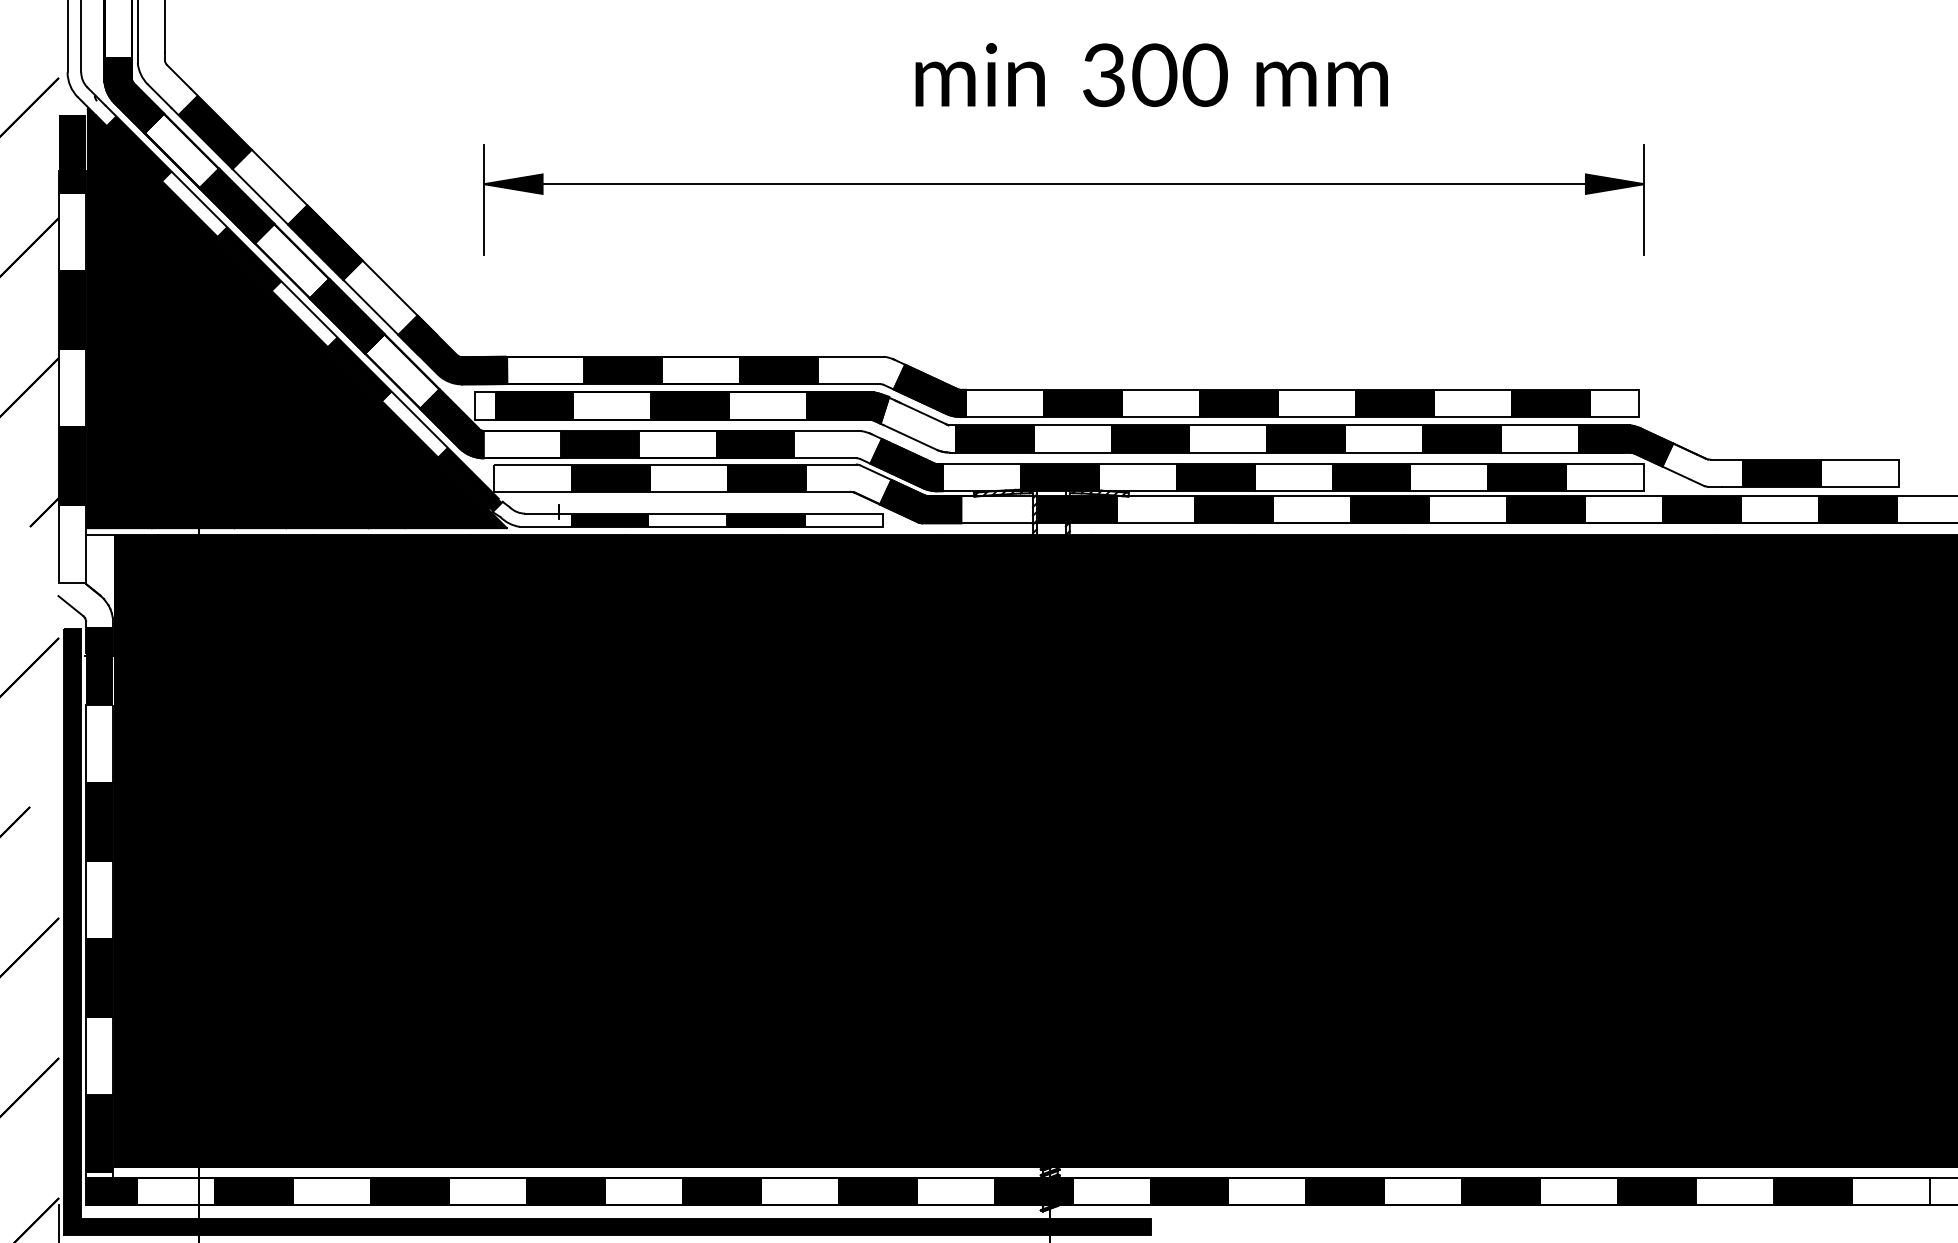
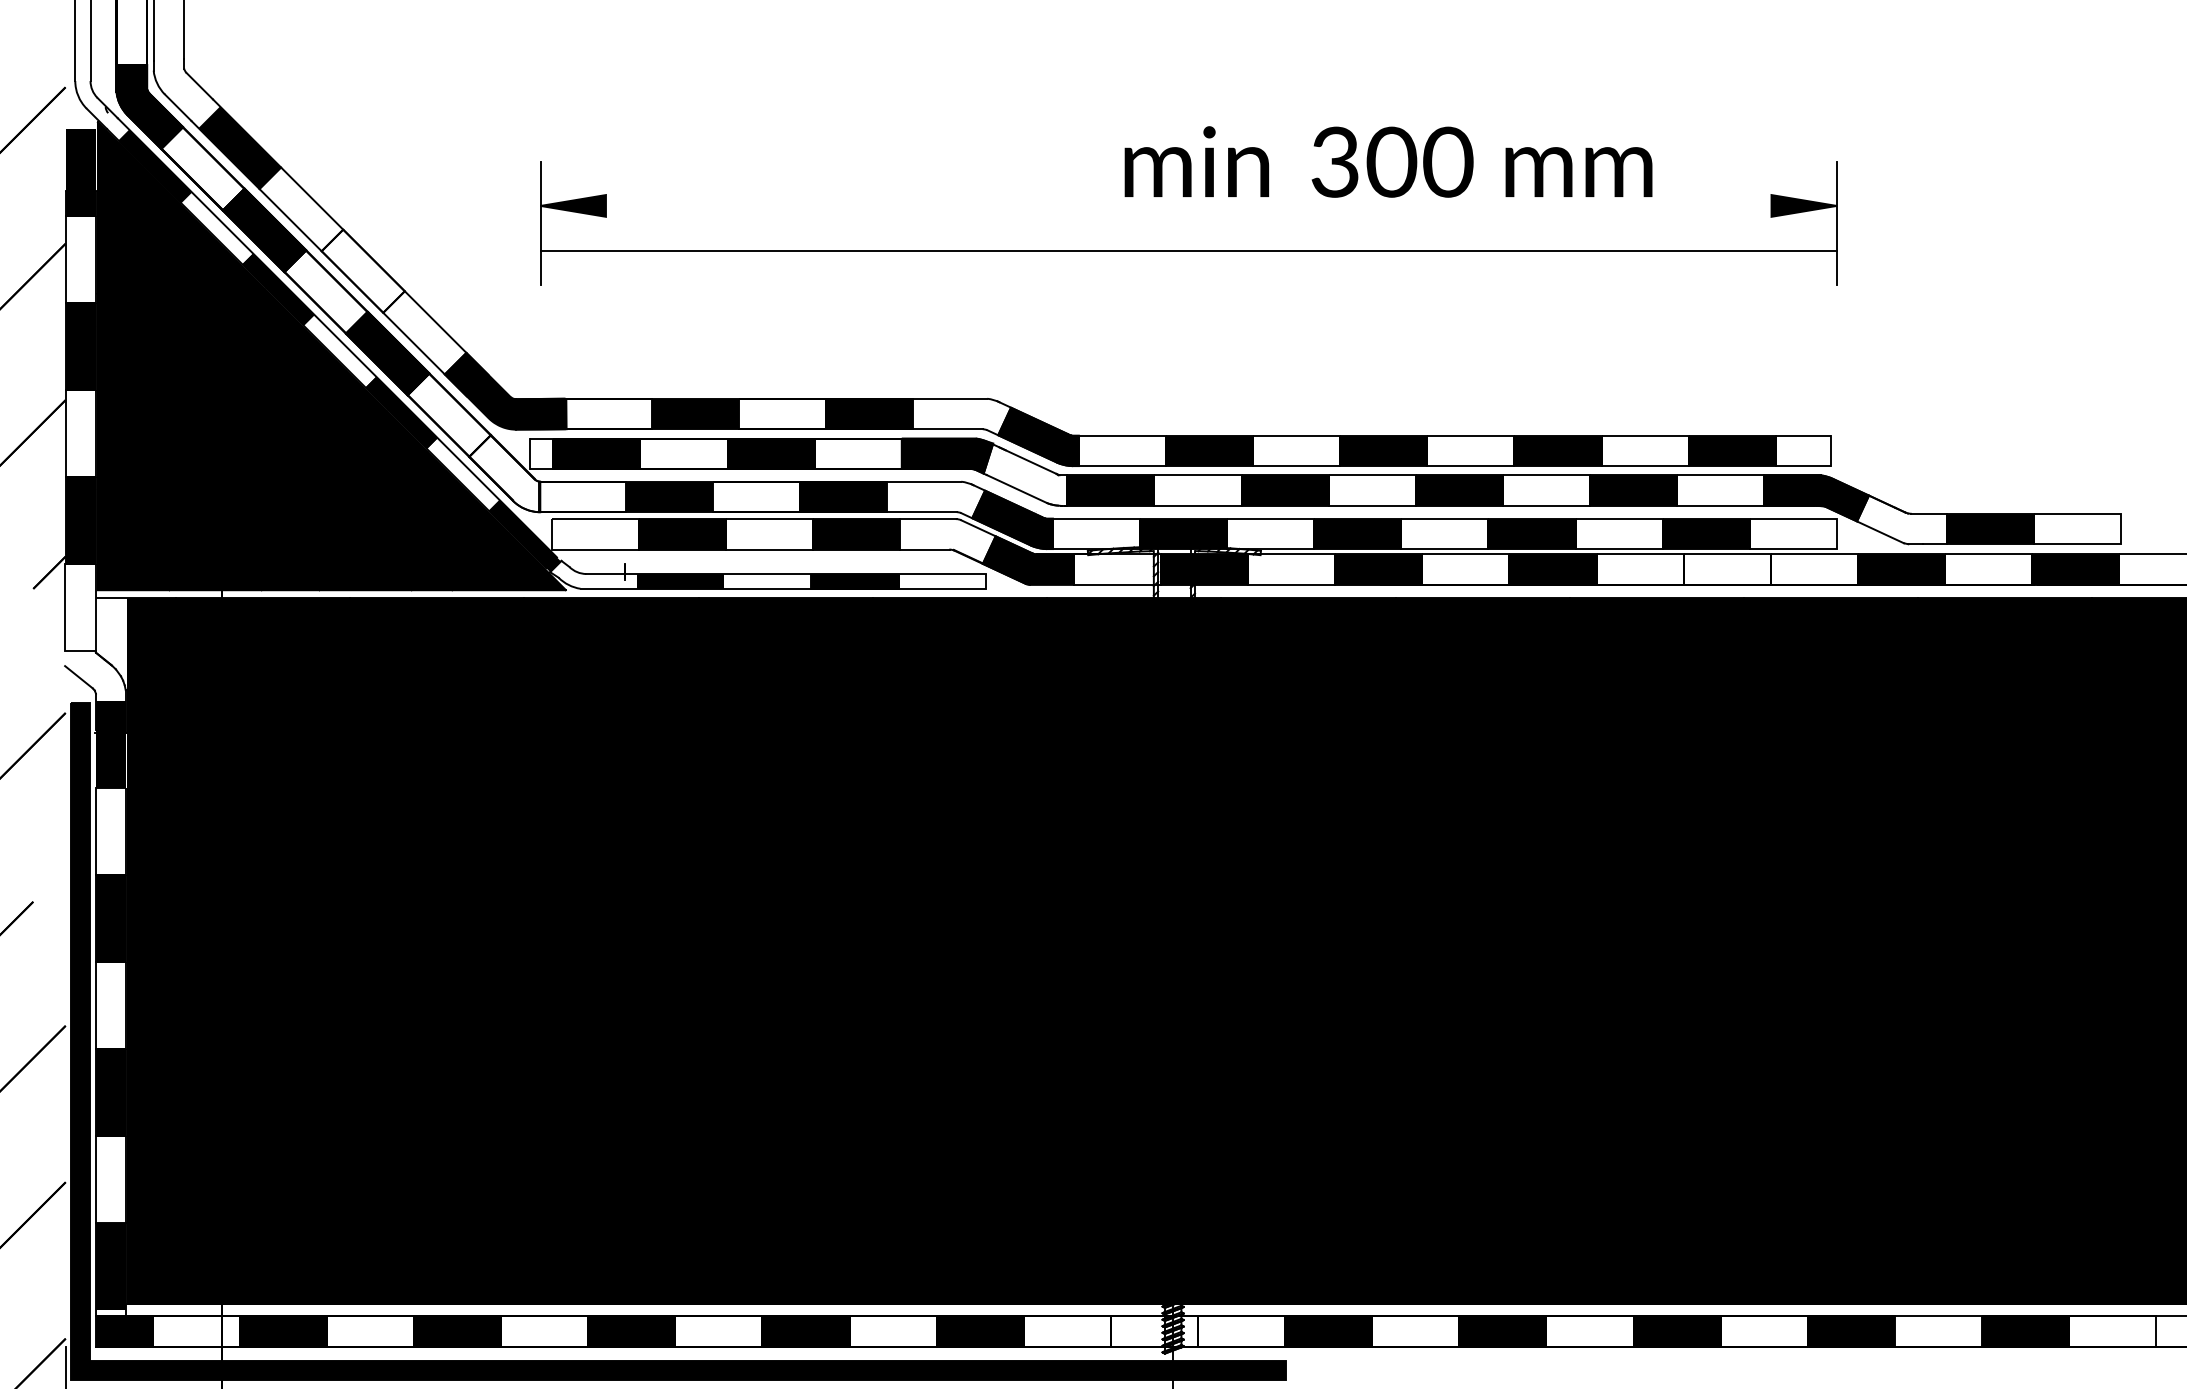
text: (1151, 74) -> (1388, 161), moved
line: (1064, 183) -> (1188, 250), moved
fill: (324, 241) -> (362, 270), removed
fill: (451, 423) -> (504, 473), removed
fill: (1545, 509) -> (1726, 569), removed
fill: (1033, 1191) -> (1154, 1331), removed

